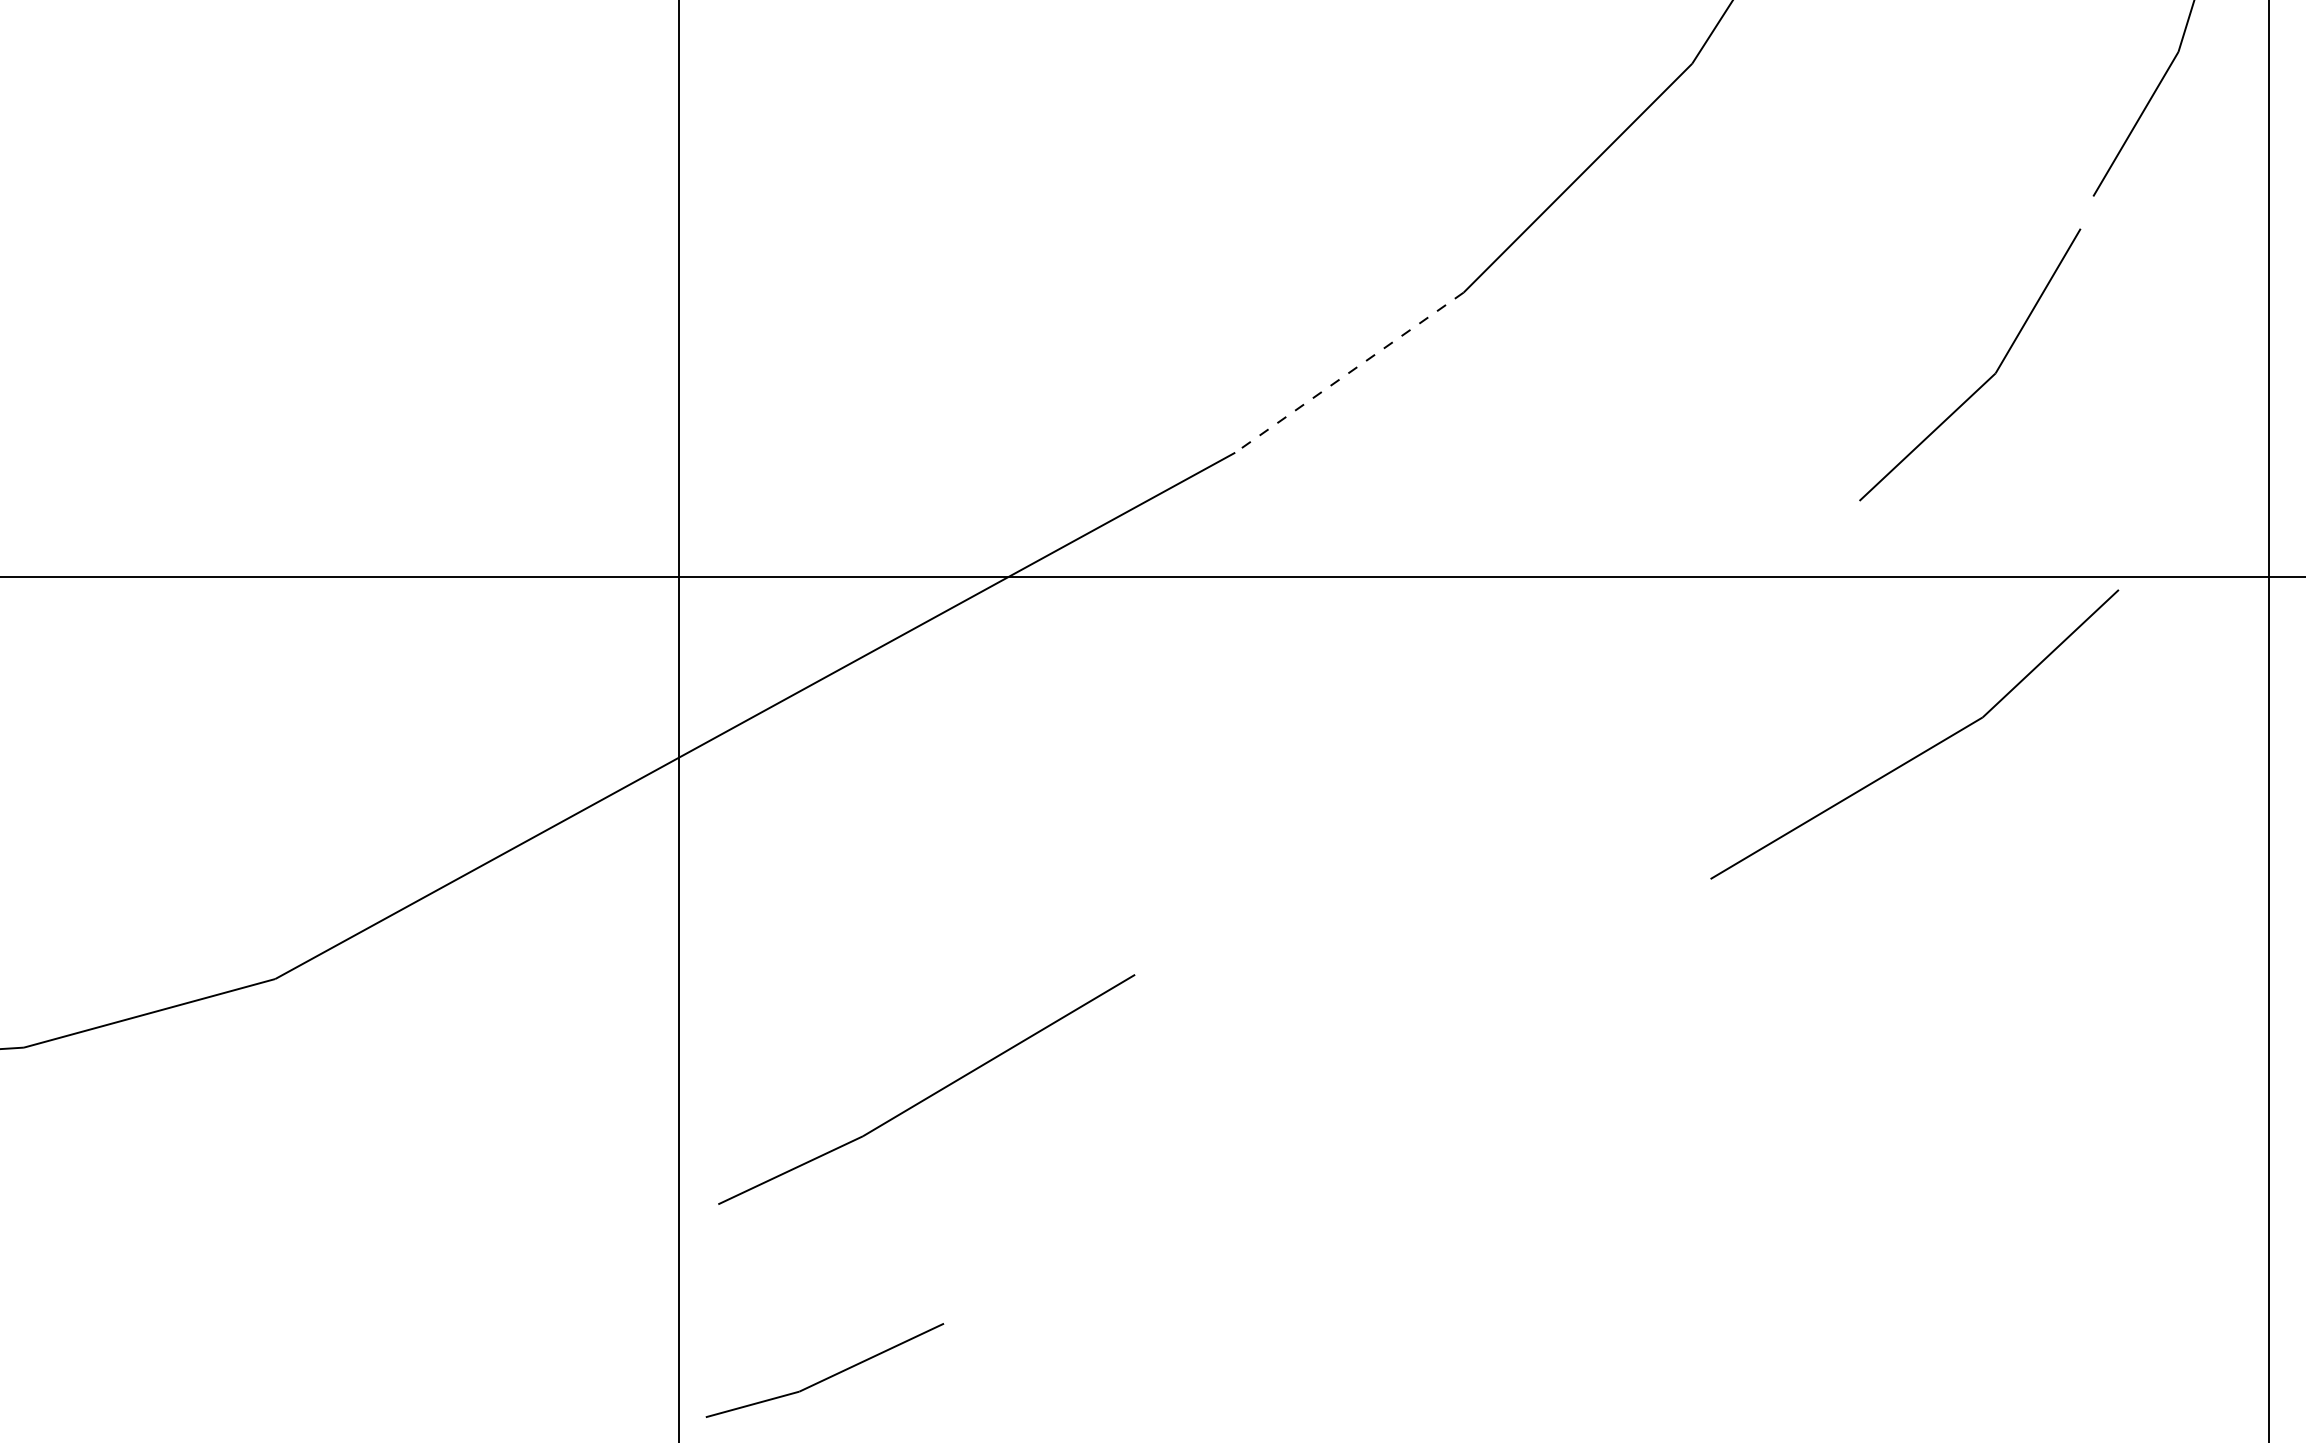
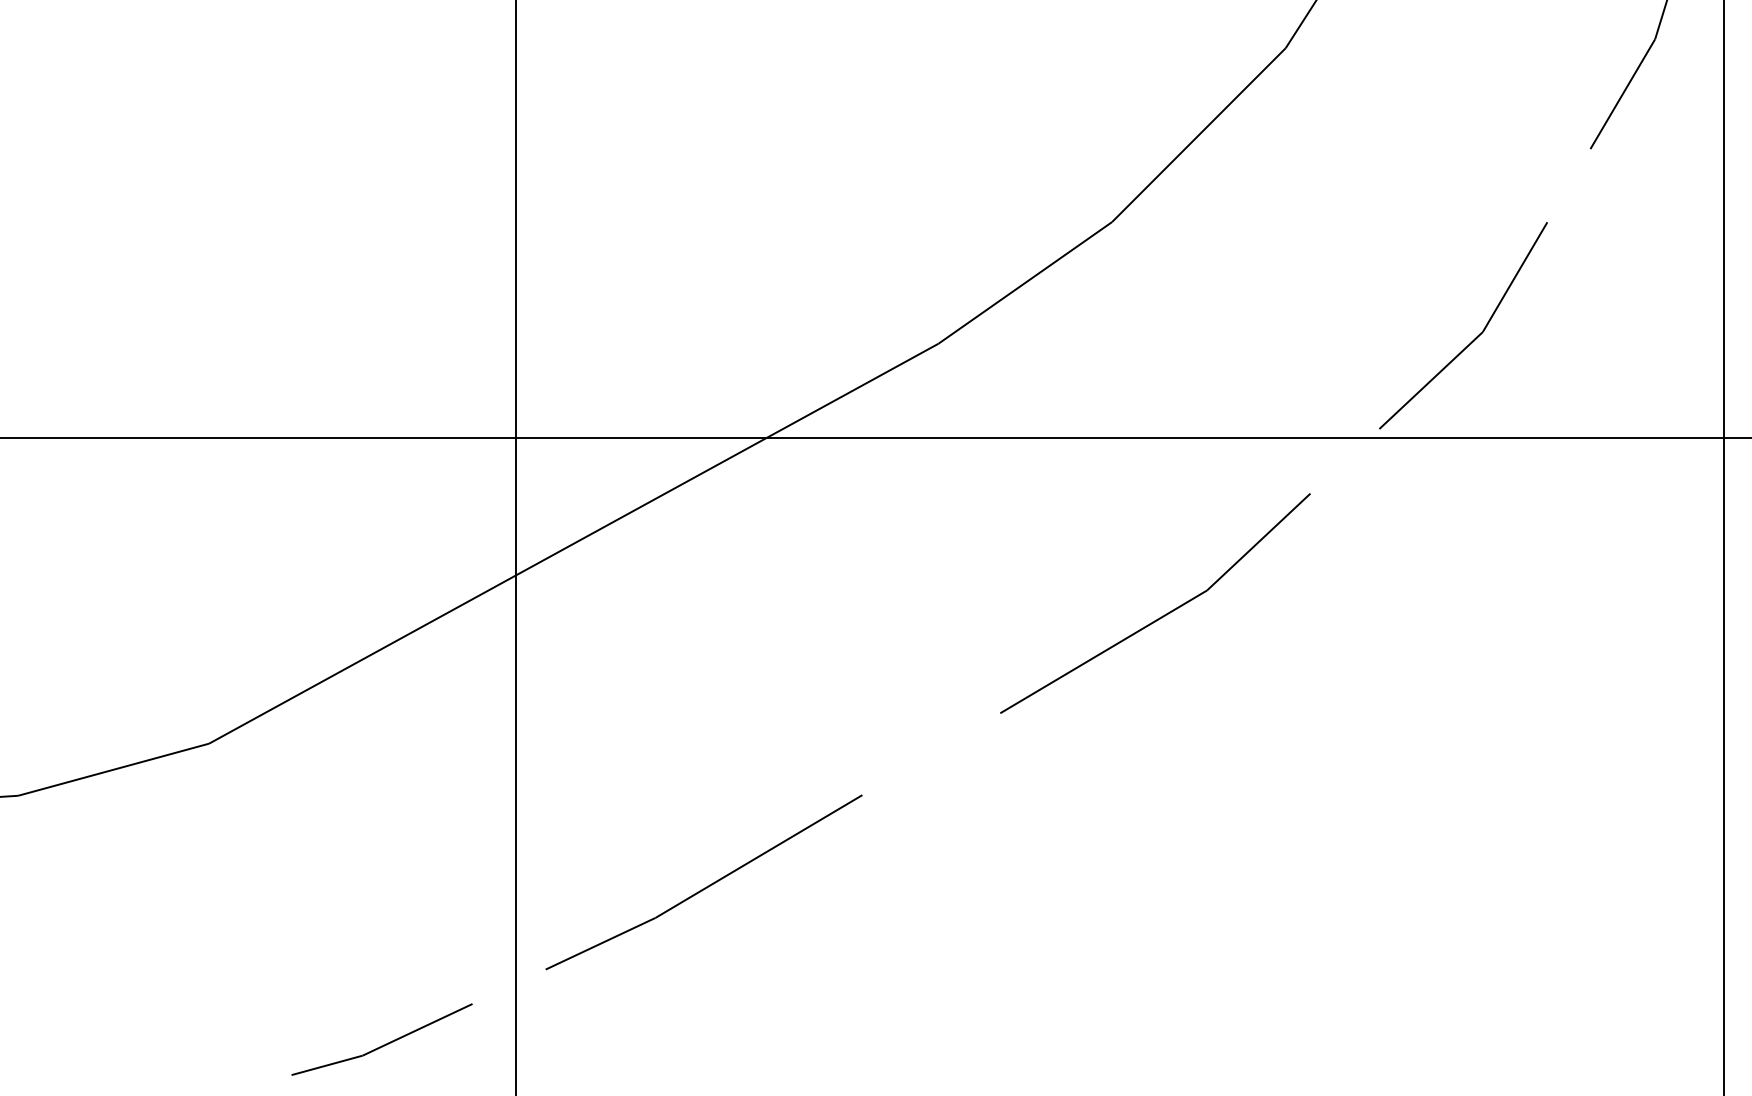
line: (1349, 372) -> (1025, 282), dashed -> solid
part: (1986, 380) -> (1475, 337), moved
part: (1924, 750) -> (1162, 615), moved
part: (929, 1095) -> (706, 886), moved
part: (826, 1377) -> (383, 1044), moved

